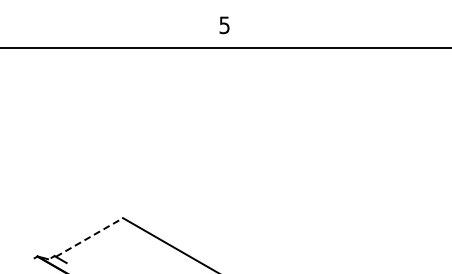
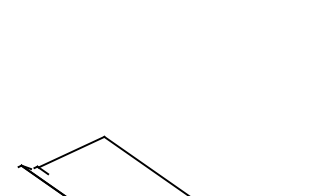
line: (89, 237) -> (71, 152), dashed -> solid

